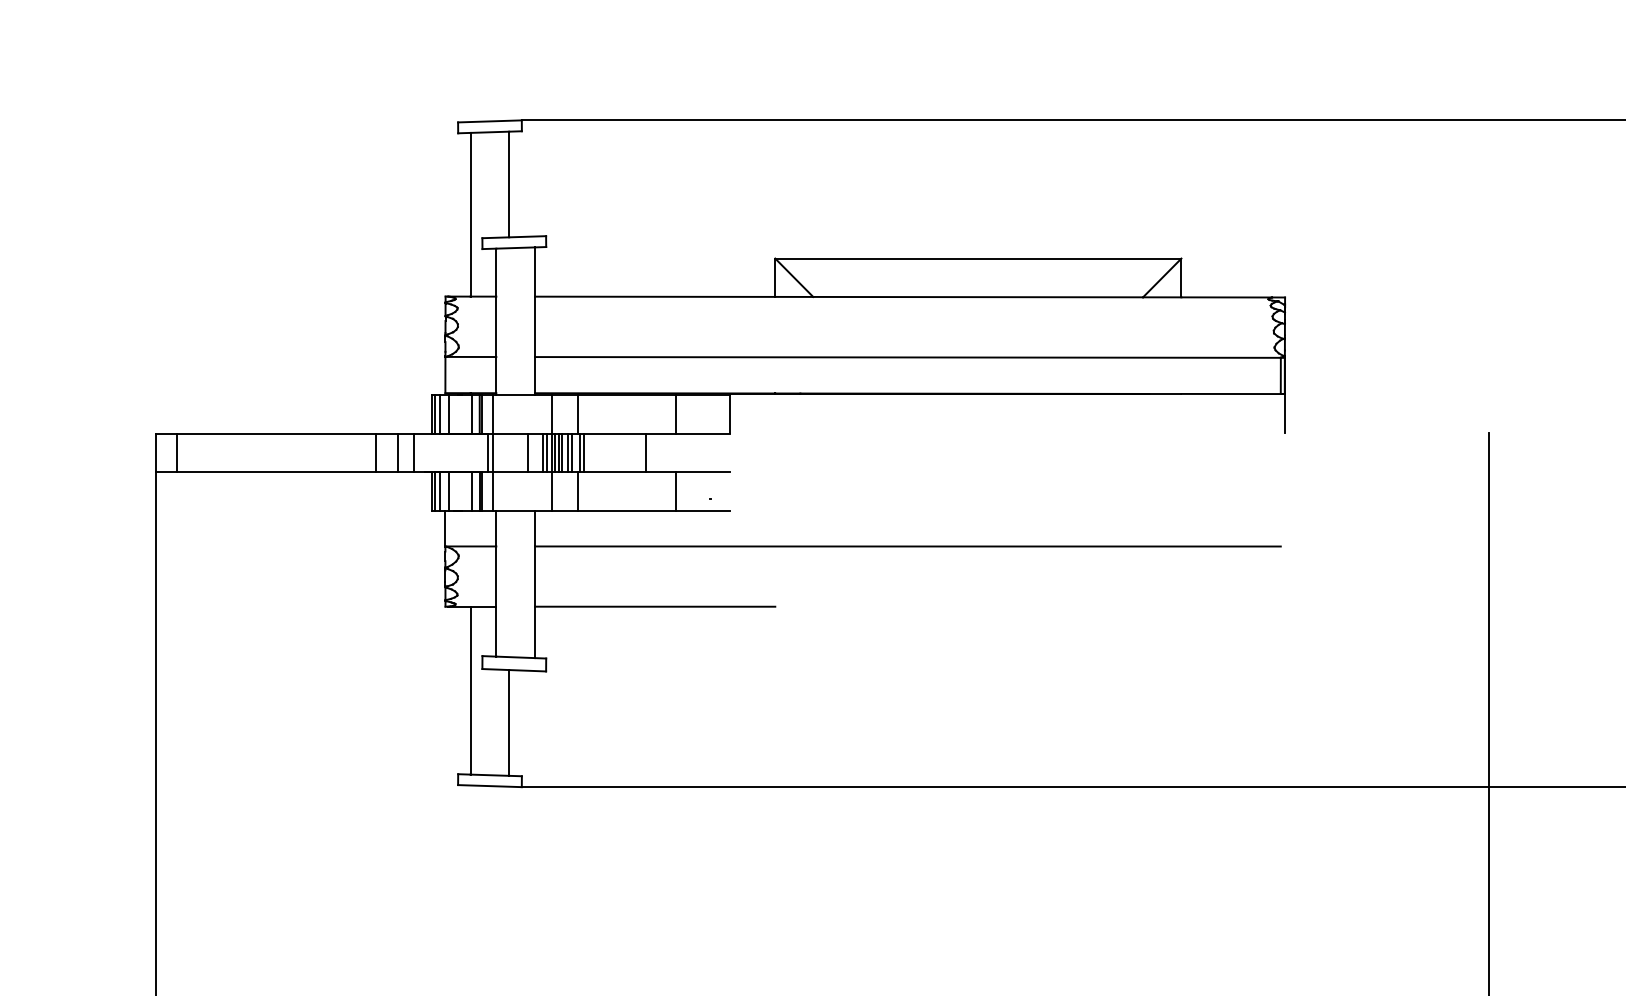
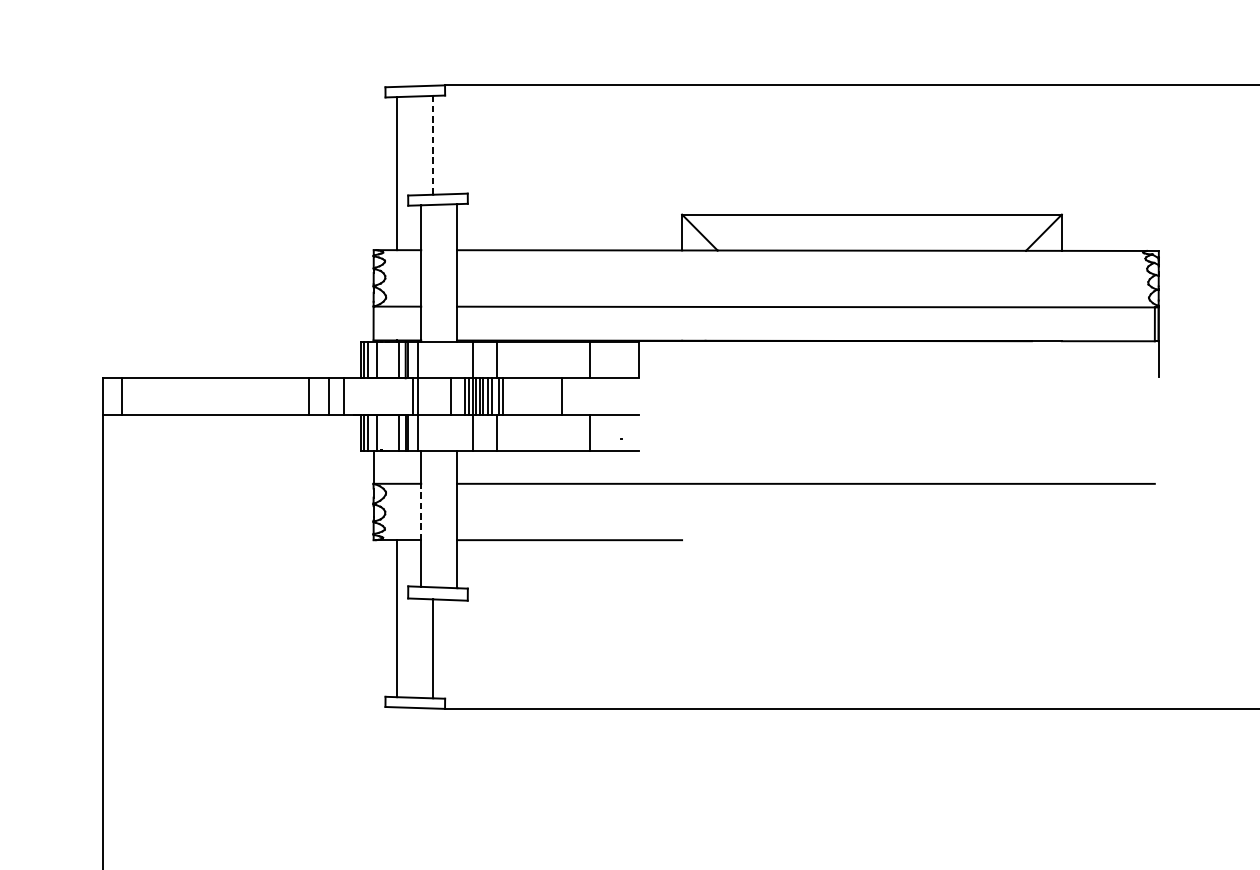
line: (509, 184) -> (433, 145), solid -> dashed
line: (496, 576) -> (421, 511), solid -> dashed

